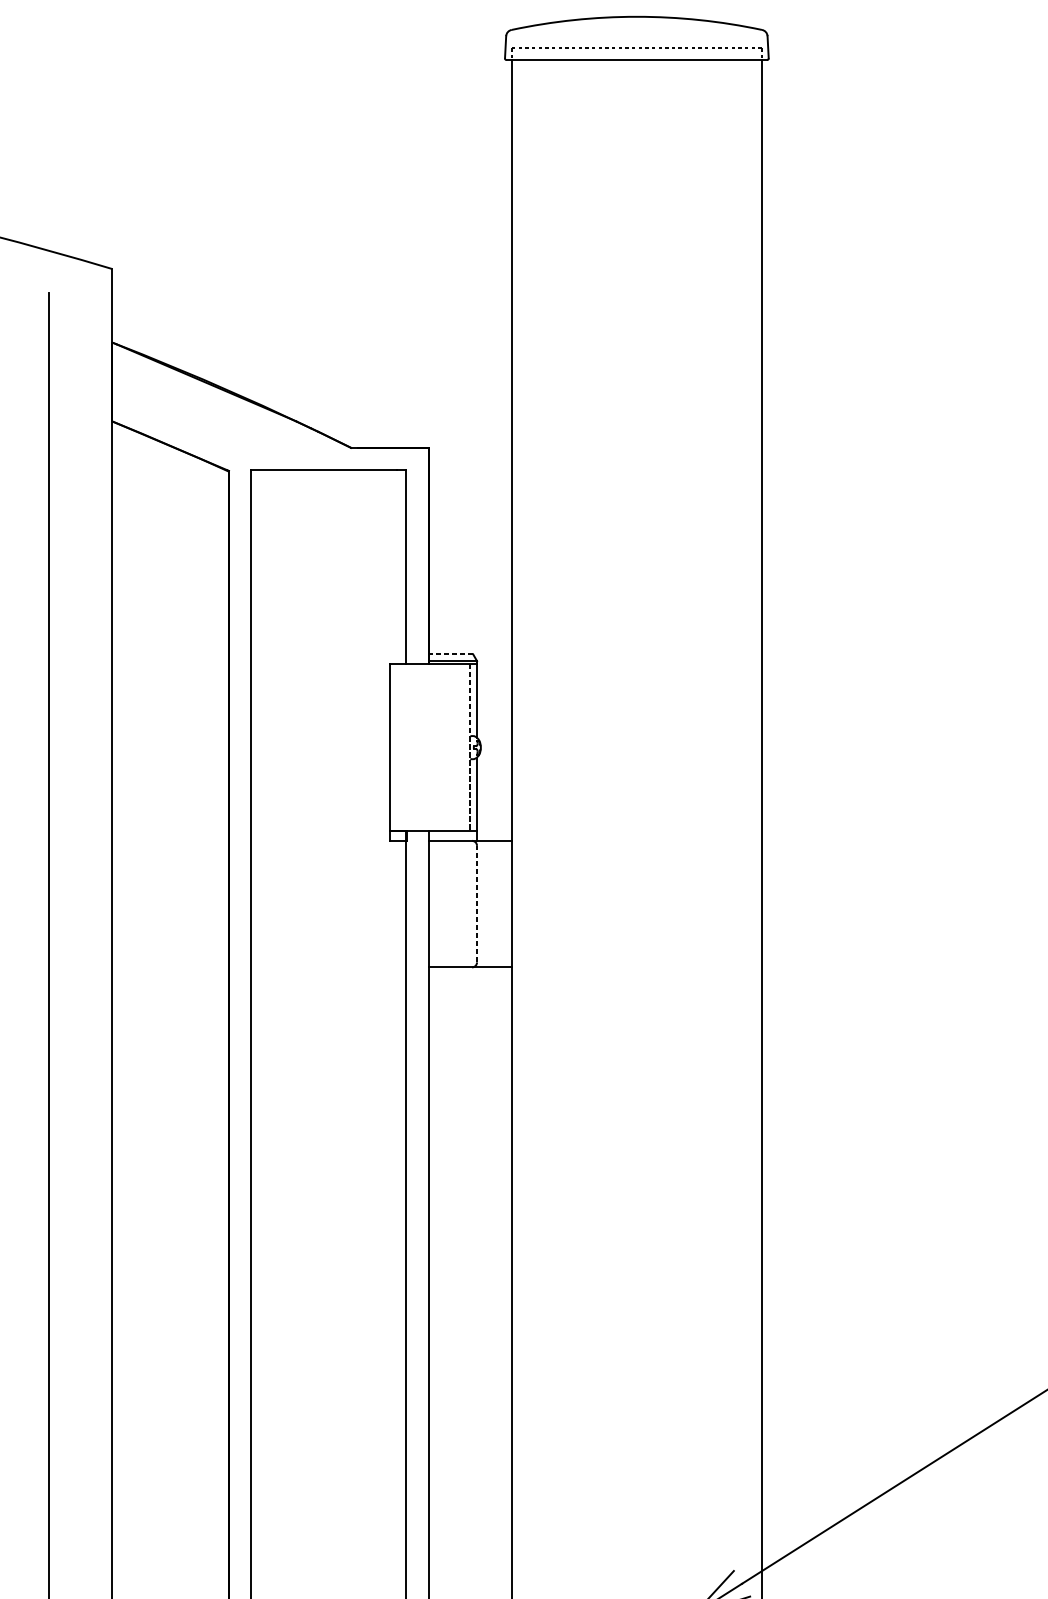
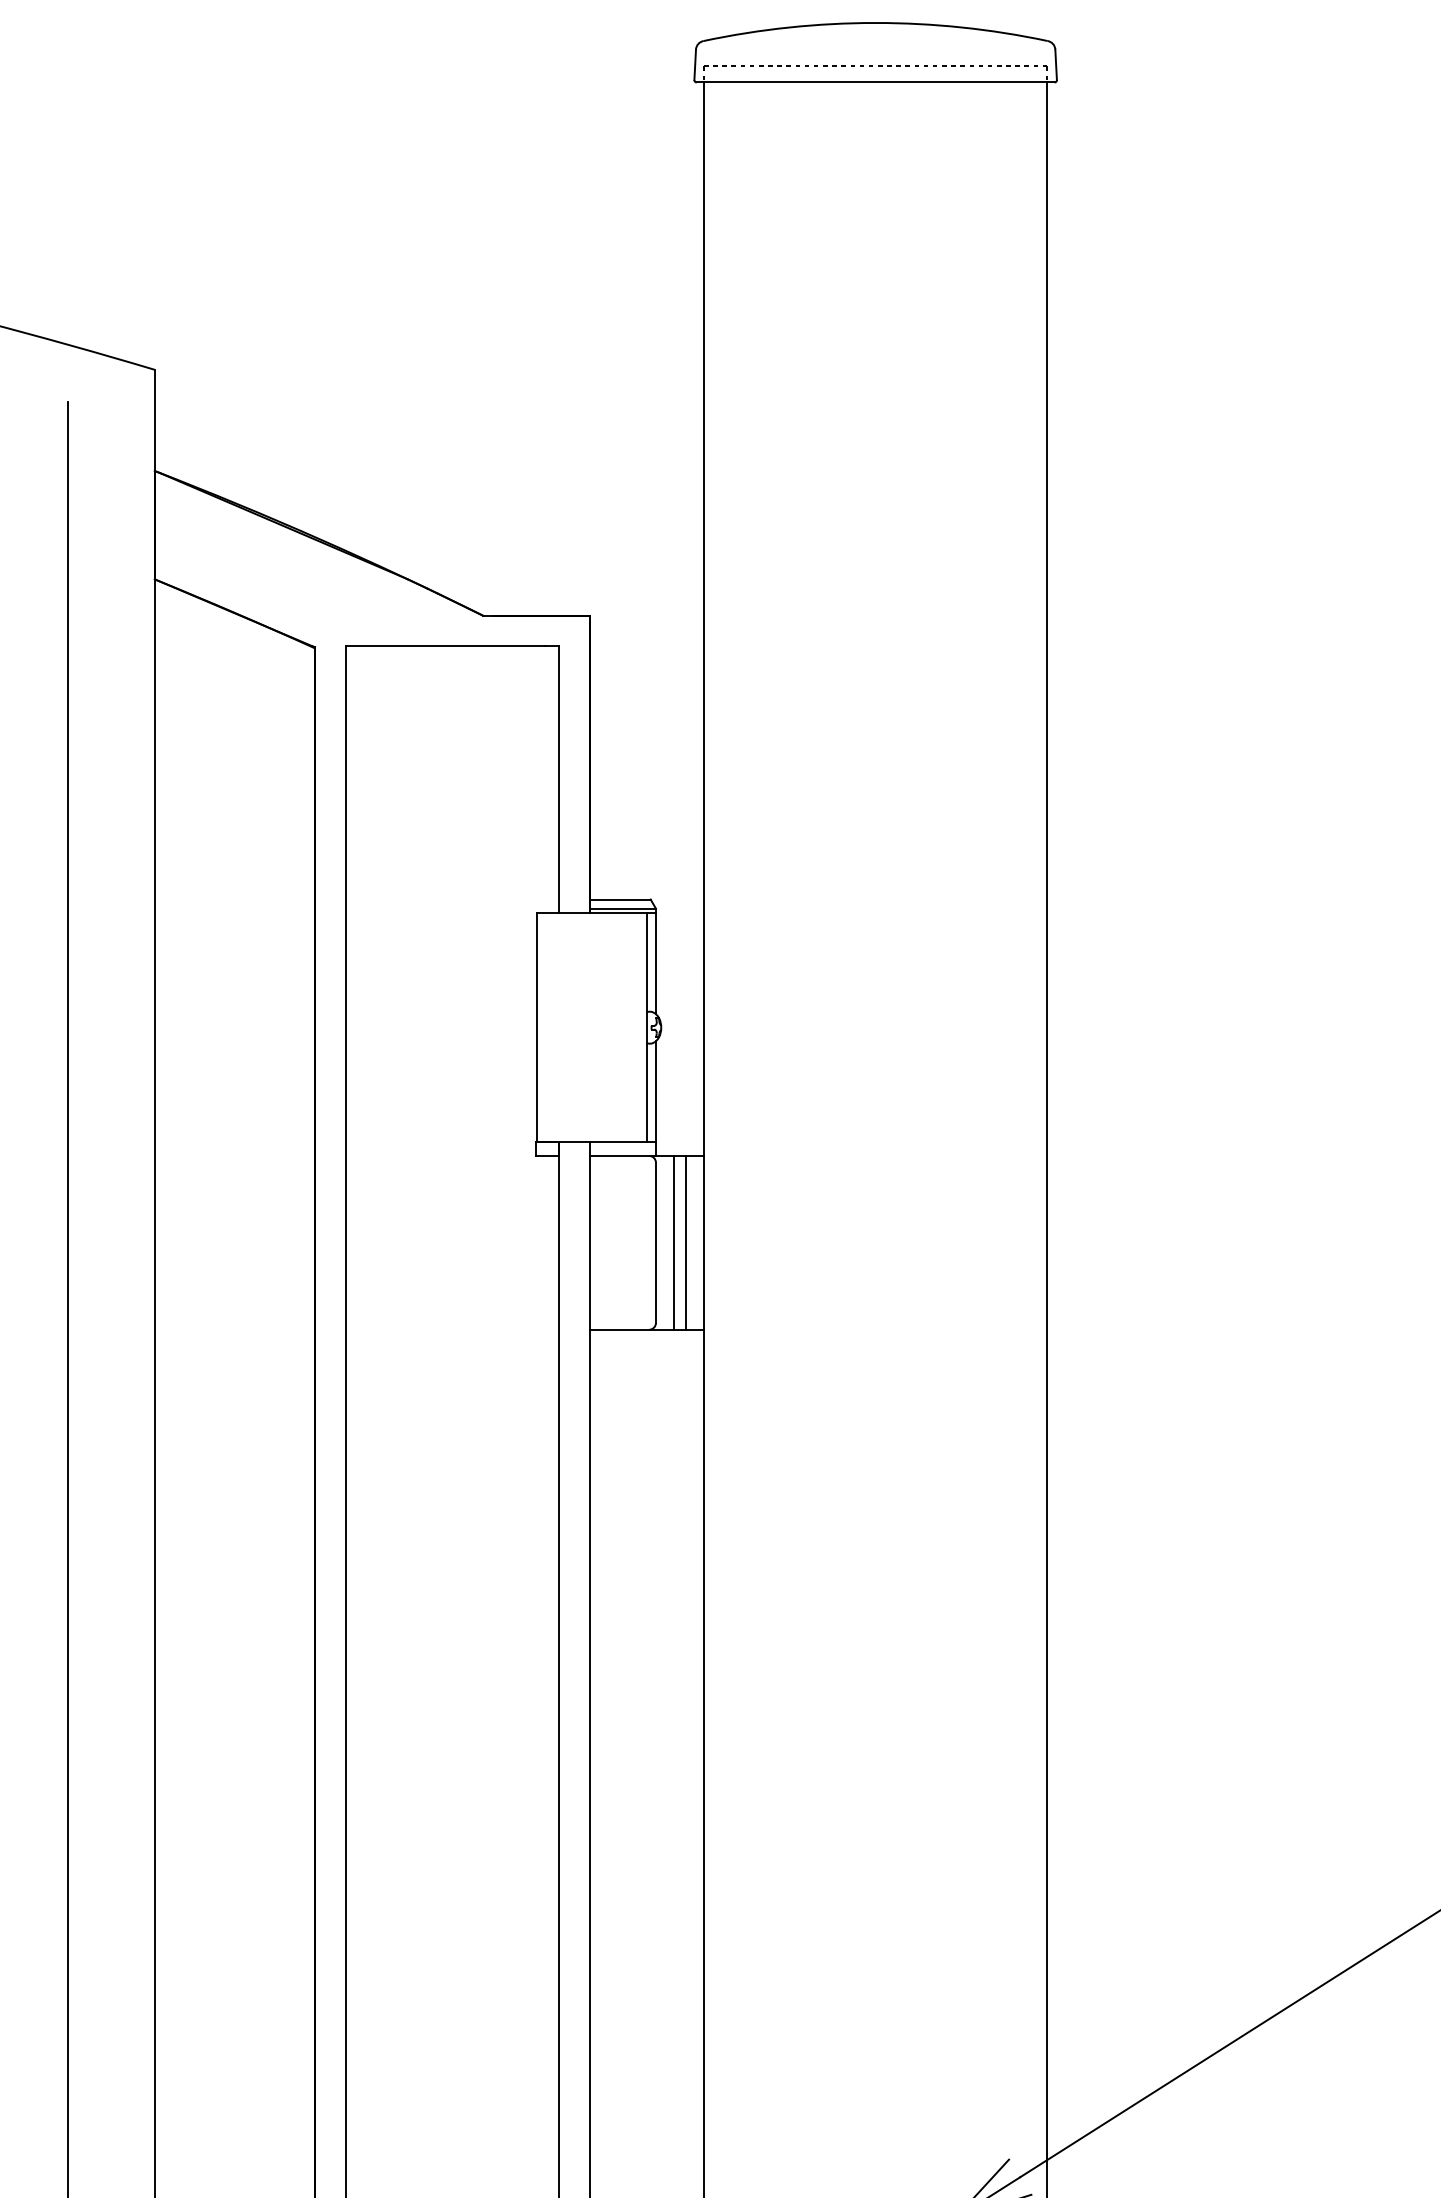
line: (451, 654) -> (620, 899), dashed -> solid
line: (470, 748) -> (646, 1028), dashed -> solid
line: (476, 903) -> (655, 1242), dashed -> solid
line: (490, 903) -> (674, 1242), added
line: (498, 903) -> (685, 1242), added

